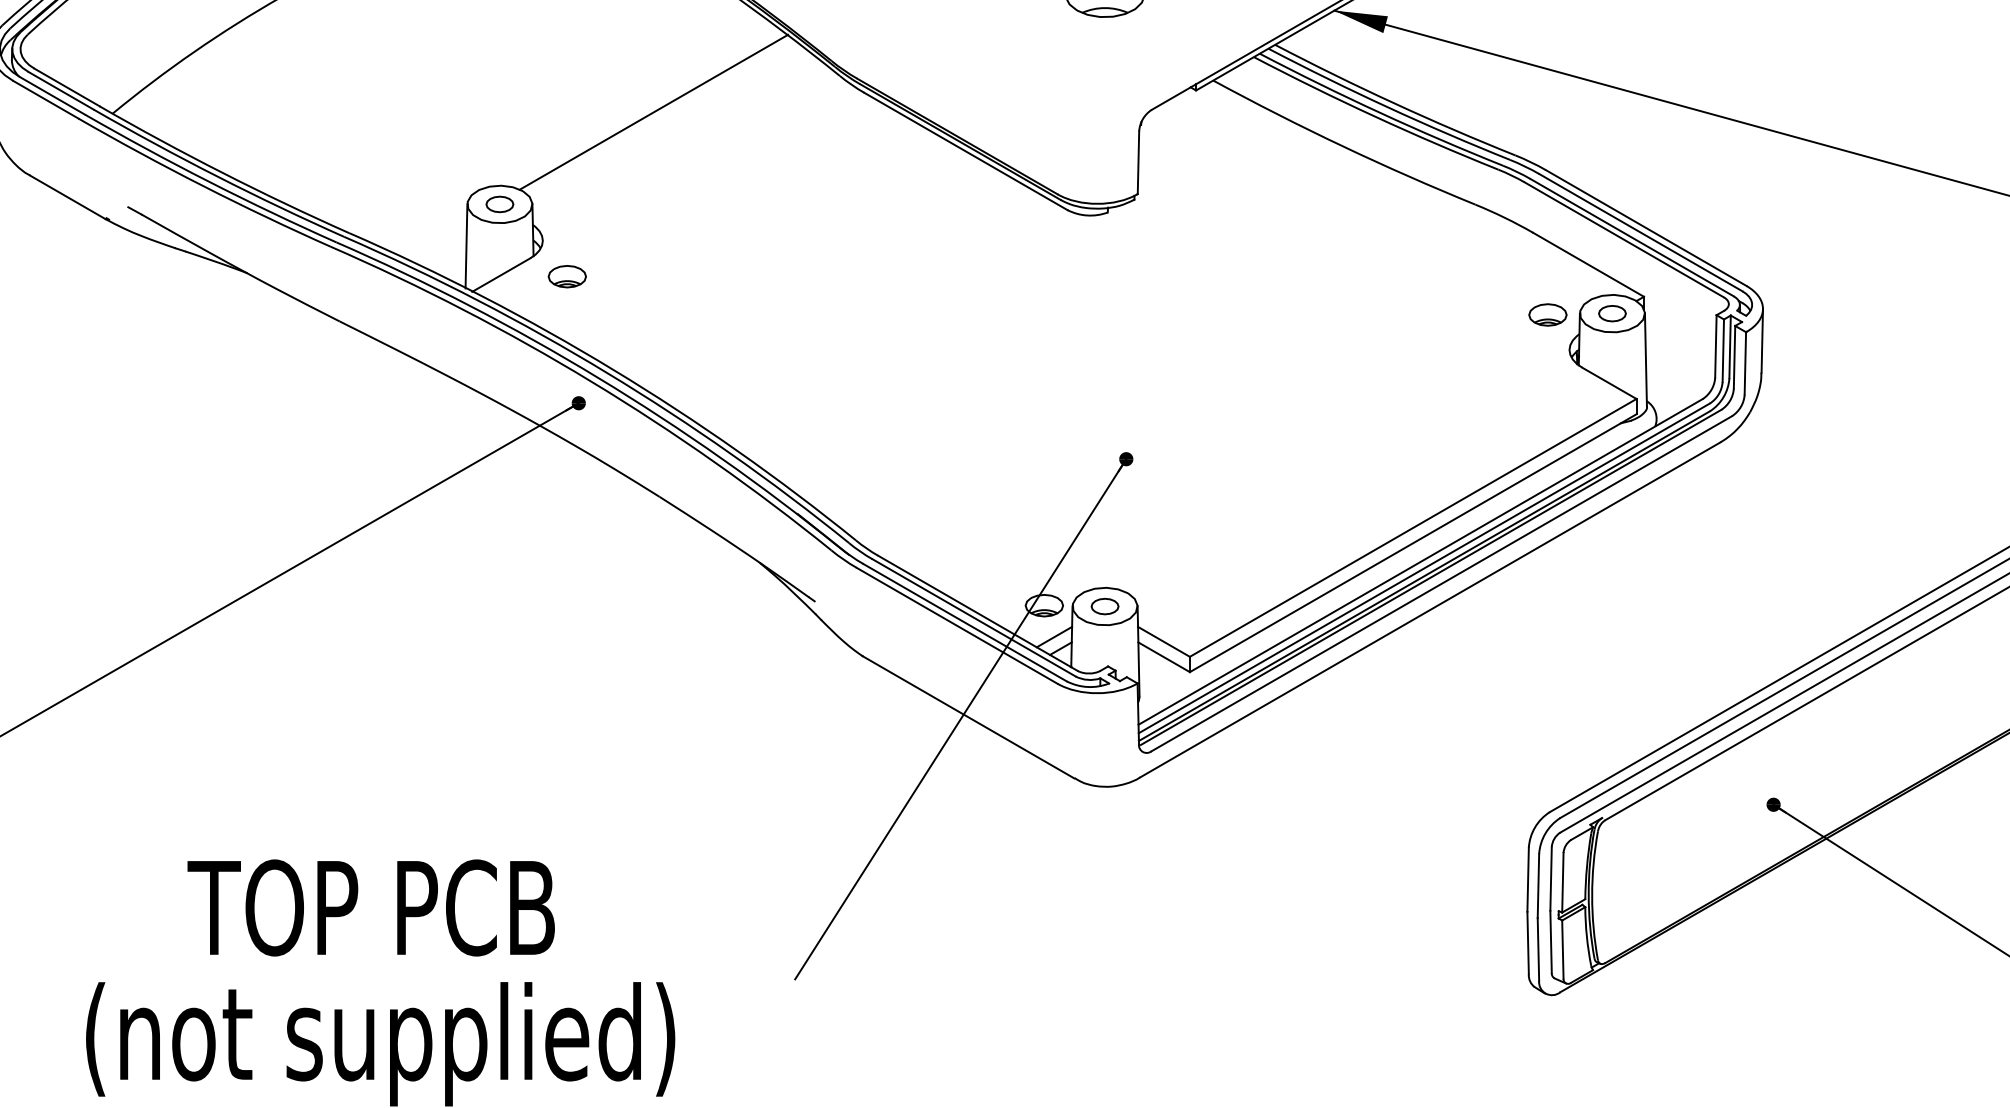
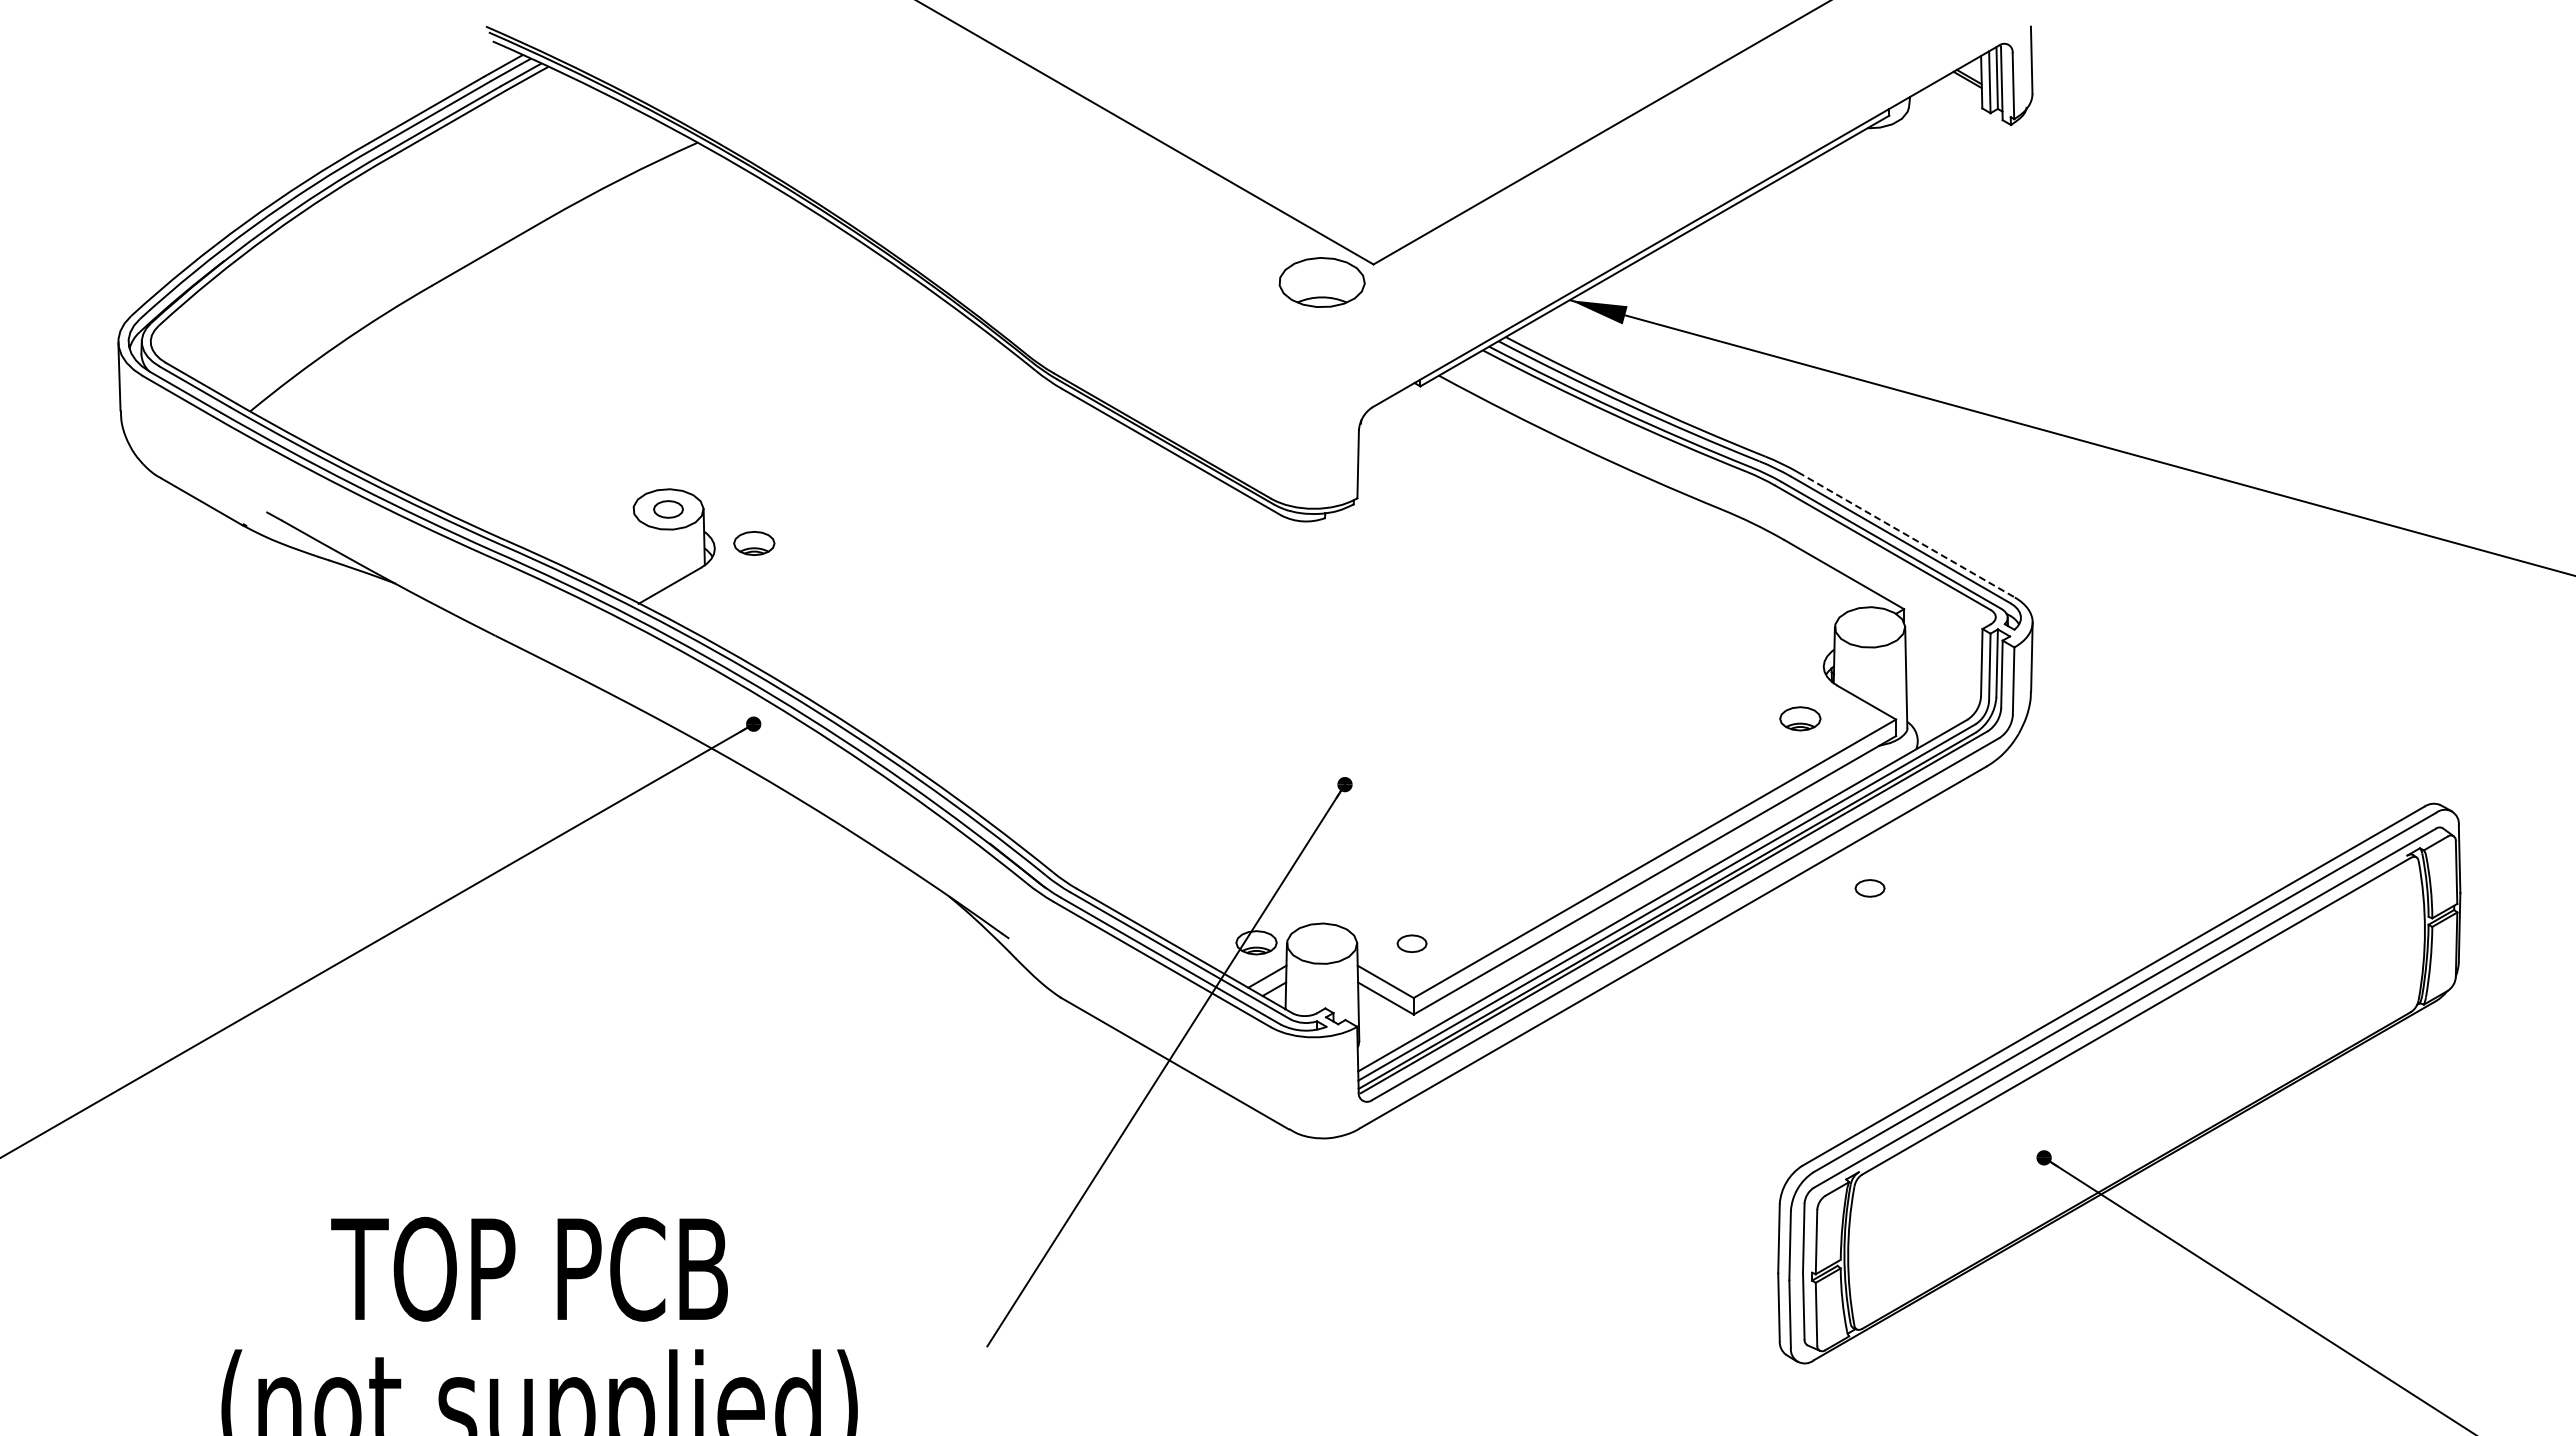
line: (653, 111) -> (834, 409), removed
line: (1646, 228) -> (1906, 535), solid -> dashed
line: (466, 246) -> (632, 554), removed
part: (567, 276) -> (754, 543), moved
part: (1611, 313) -> (1869, 888), moved
part: (1548, 314) -> (1800, 718), moved
part: (1104, 606) -> (1411, 943), moved

